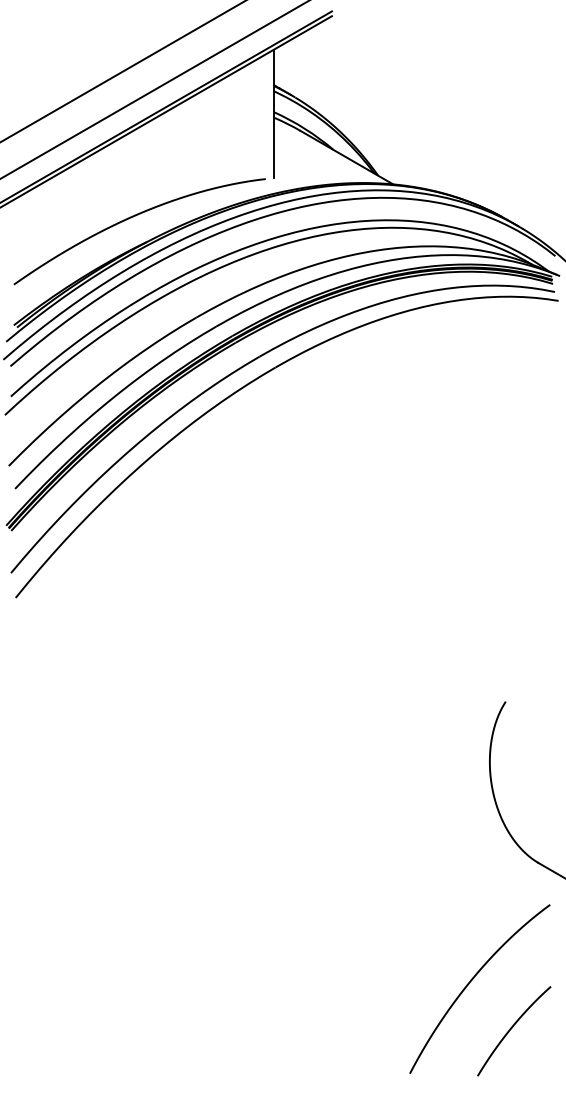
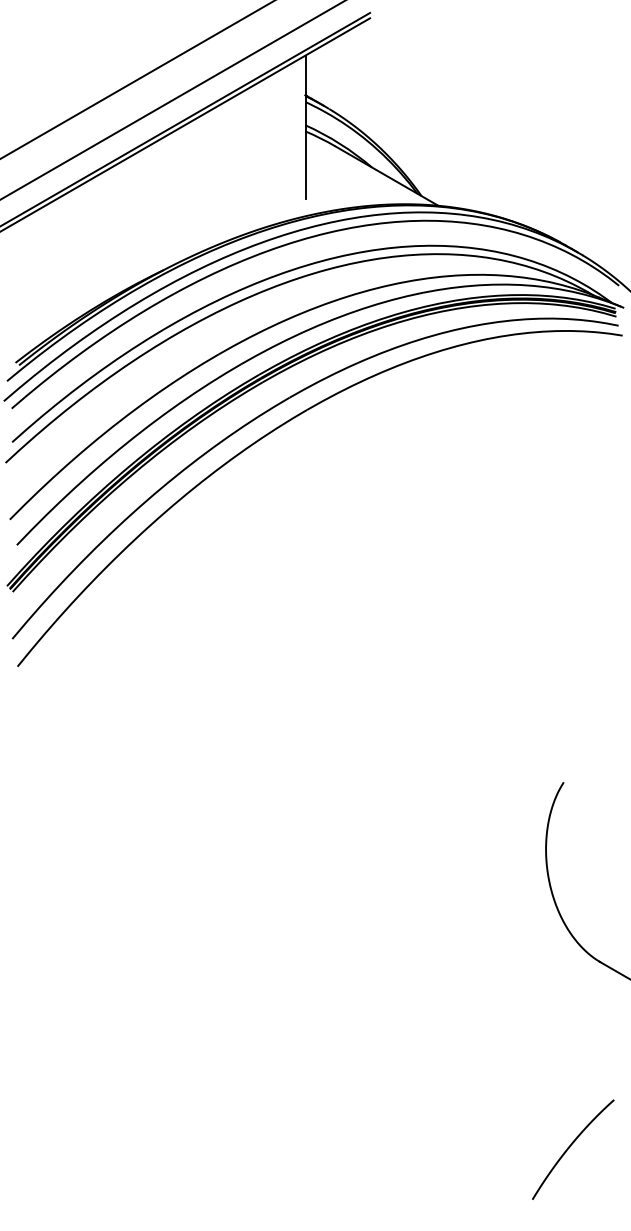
curve: (134, 217) -> (149, 242), removed
curve: (472, 980) -> (526, 1093), removed

